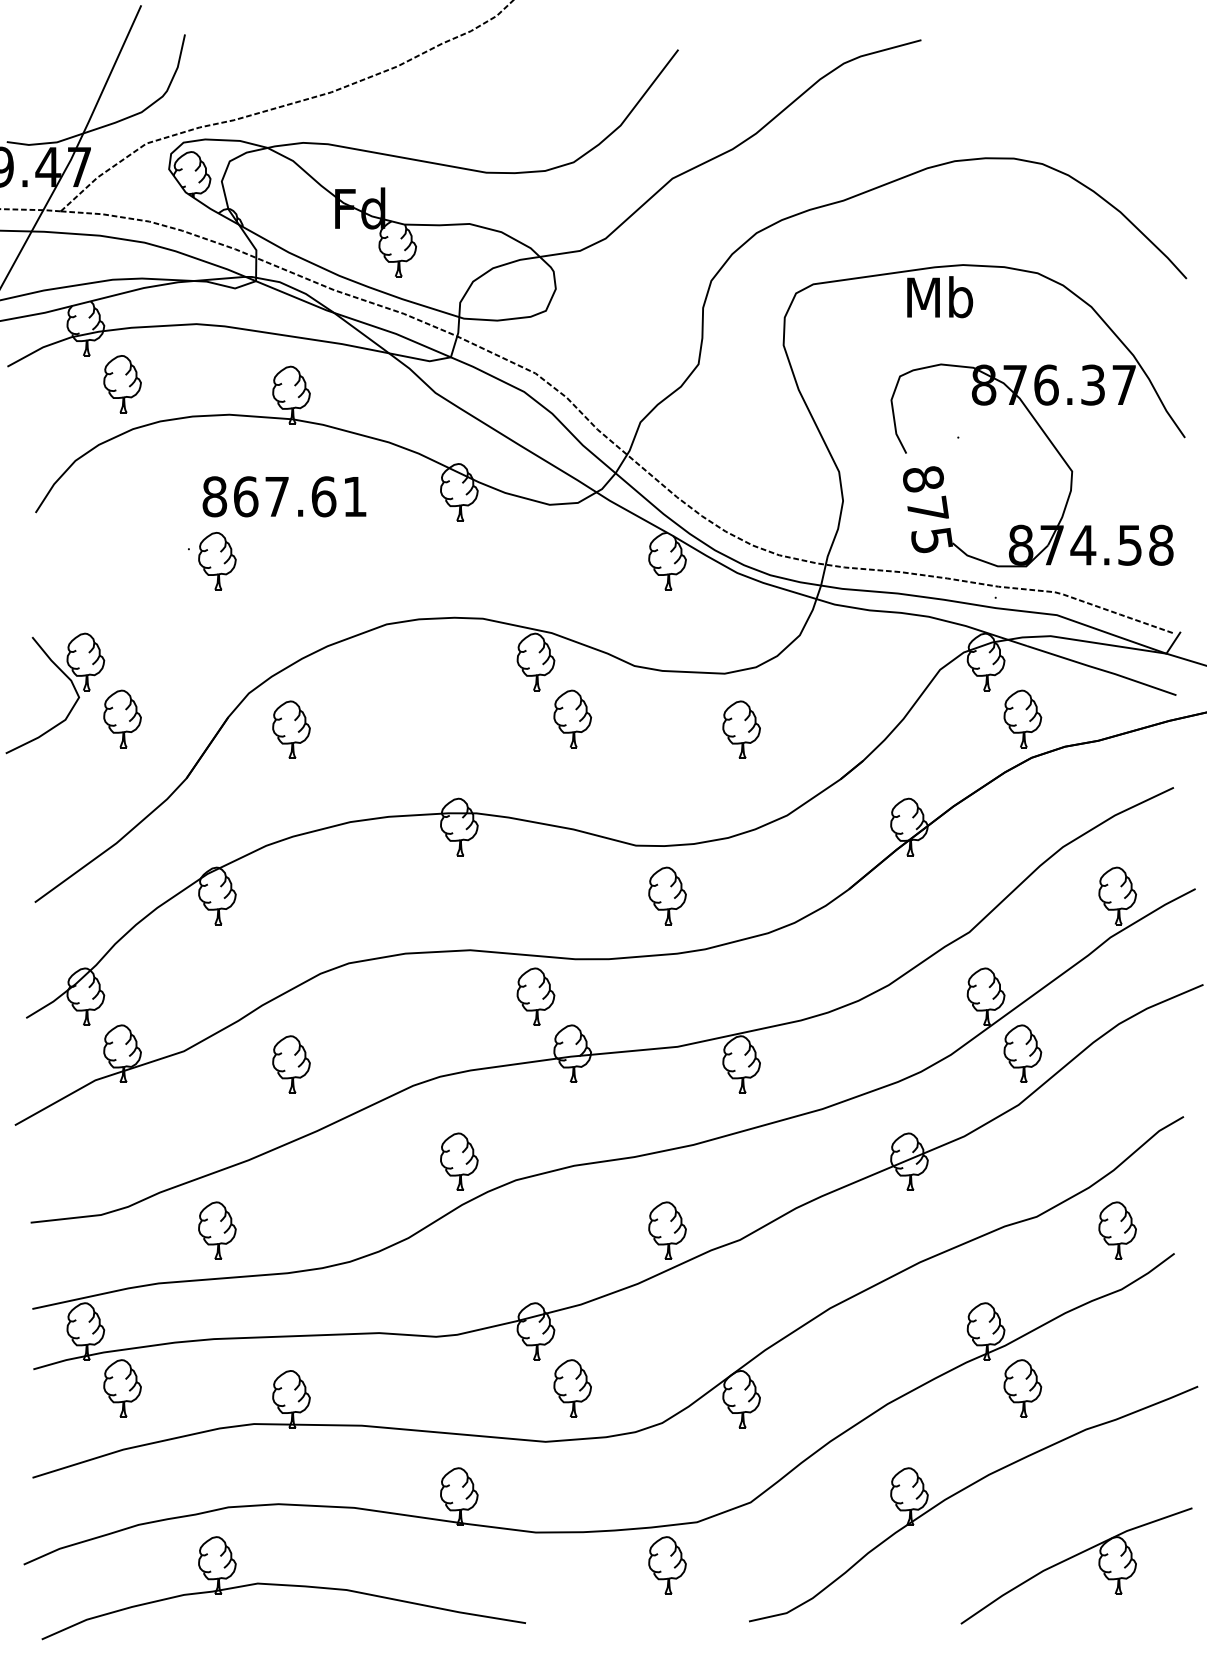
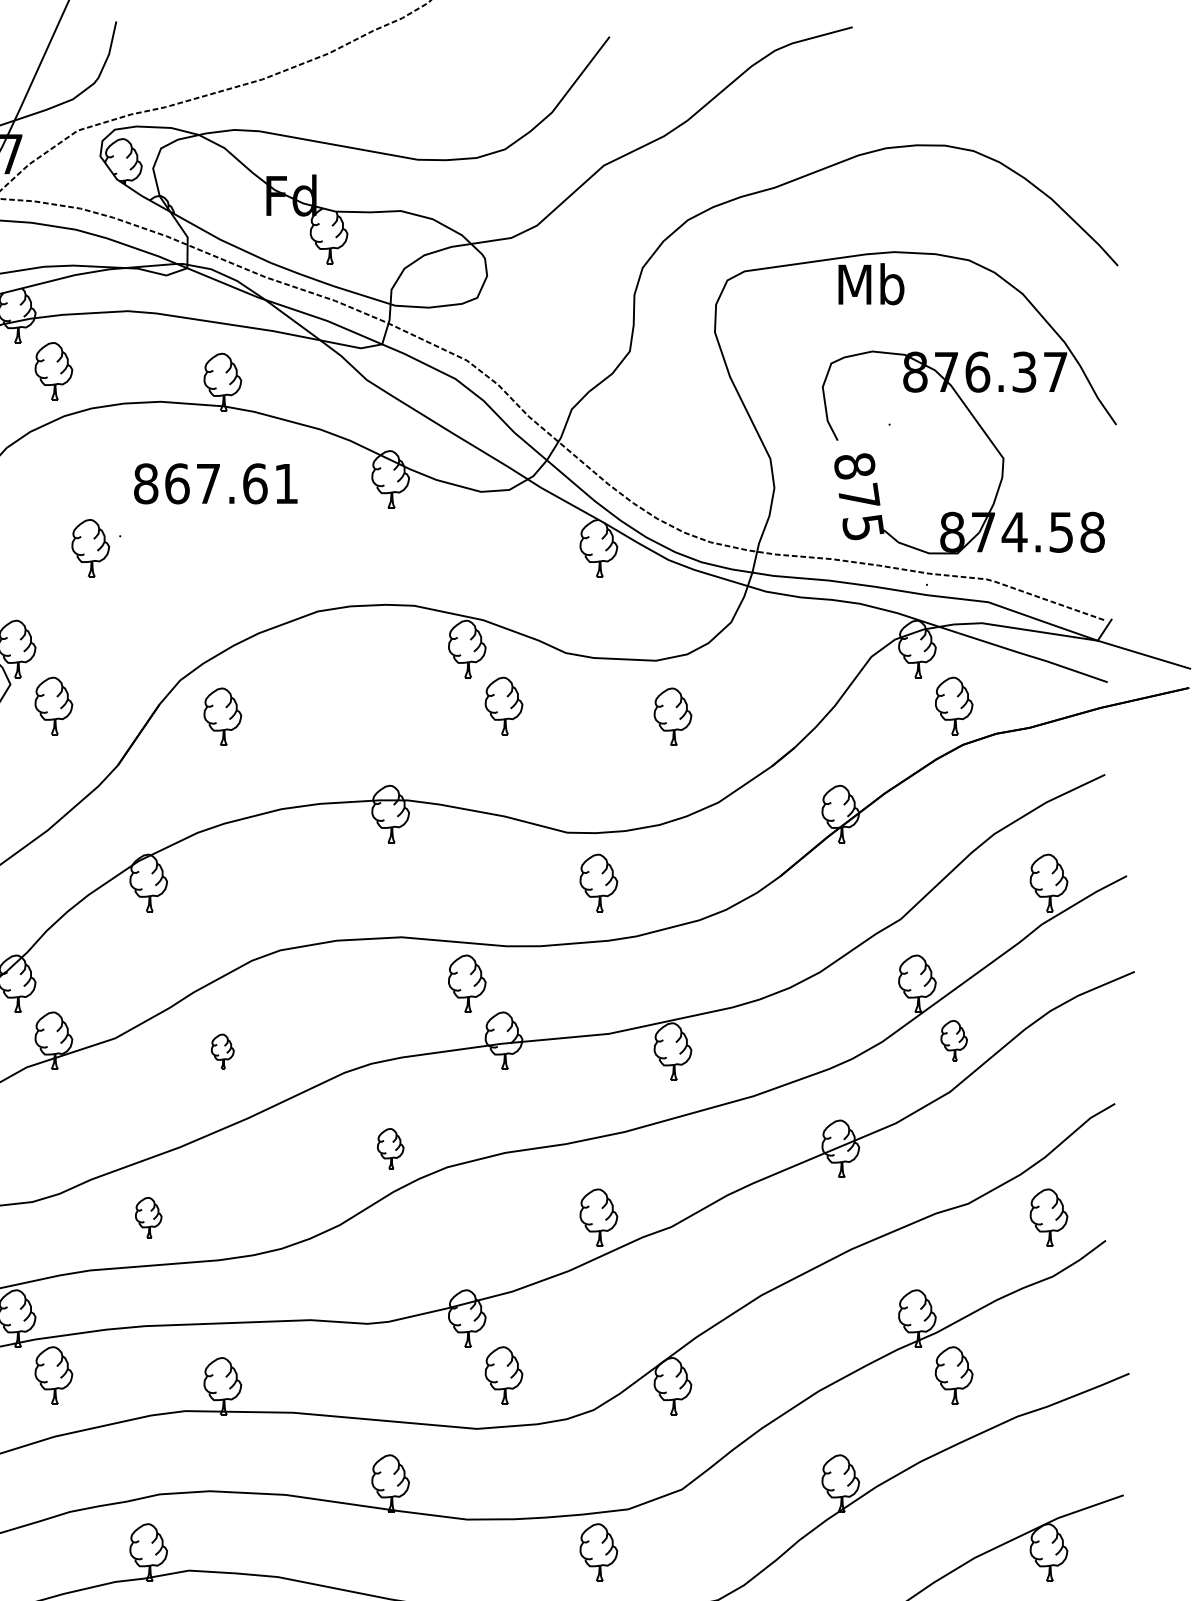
part: (217, 561) -> (90, 548), moved
part: (1022, 1053) -> (953, 1040), size x0.7
part: (291, 1064) -> (222, 1051), size x0.6
part: (459, 1161) -> (390, 1148), size x0.7
part: (217, 1230) -> (148, 1217), size x0.7

